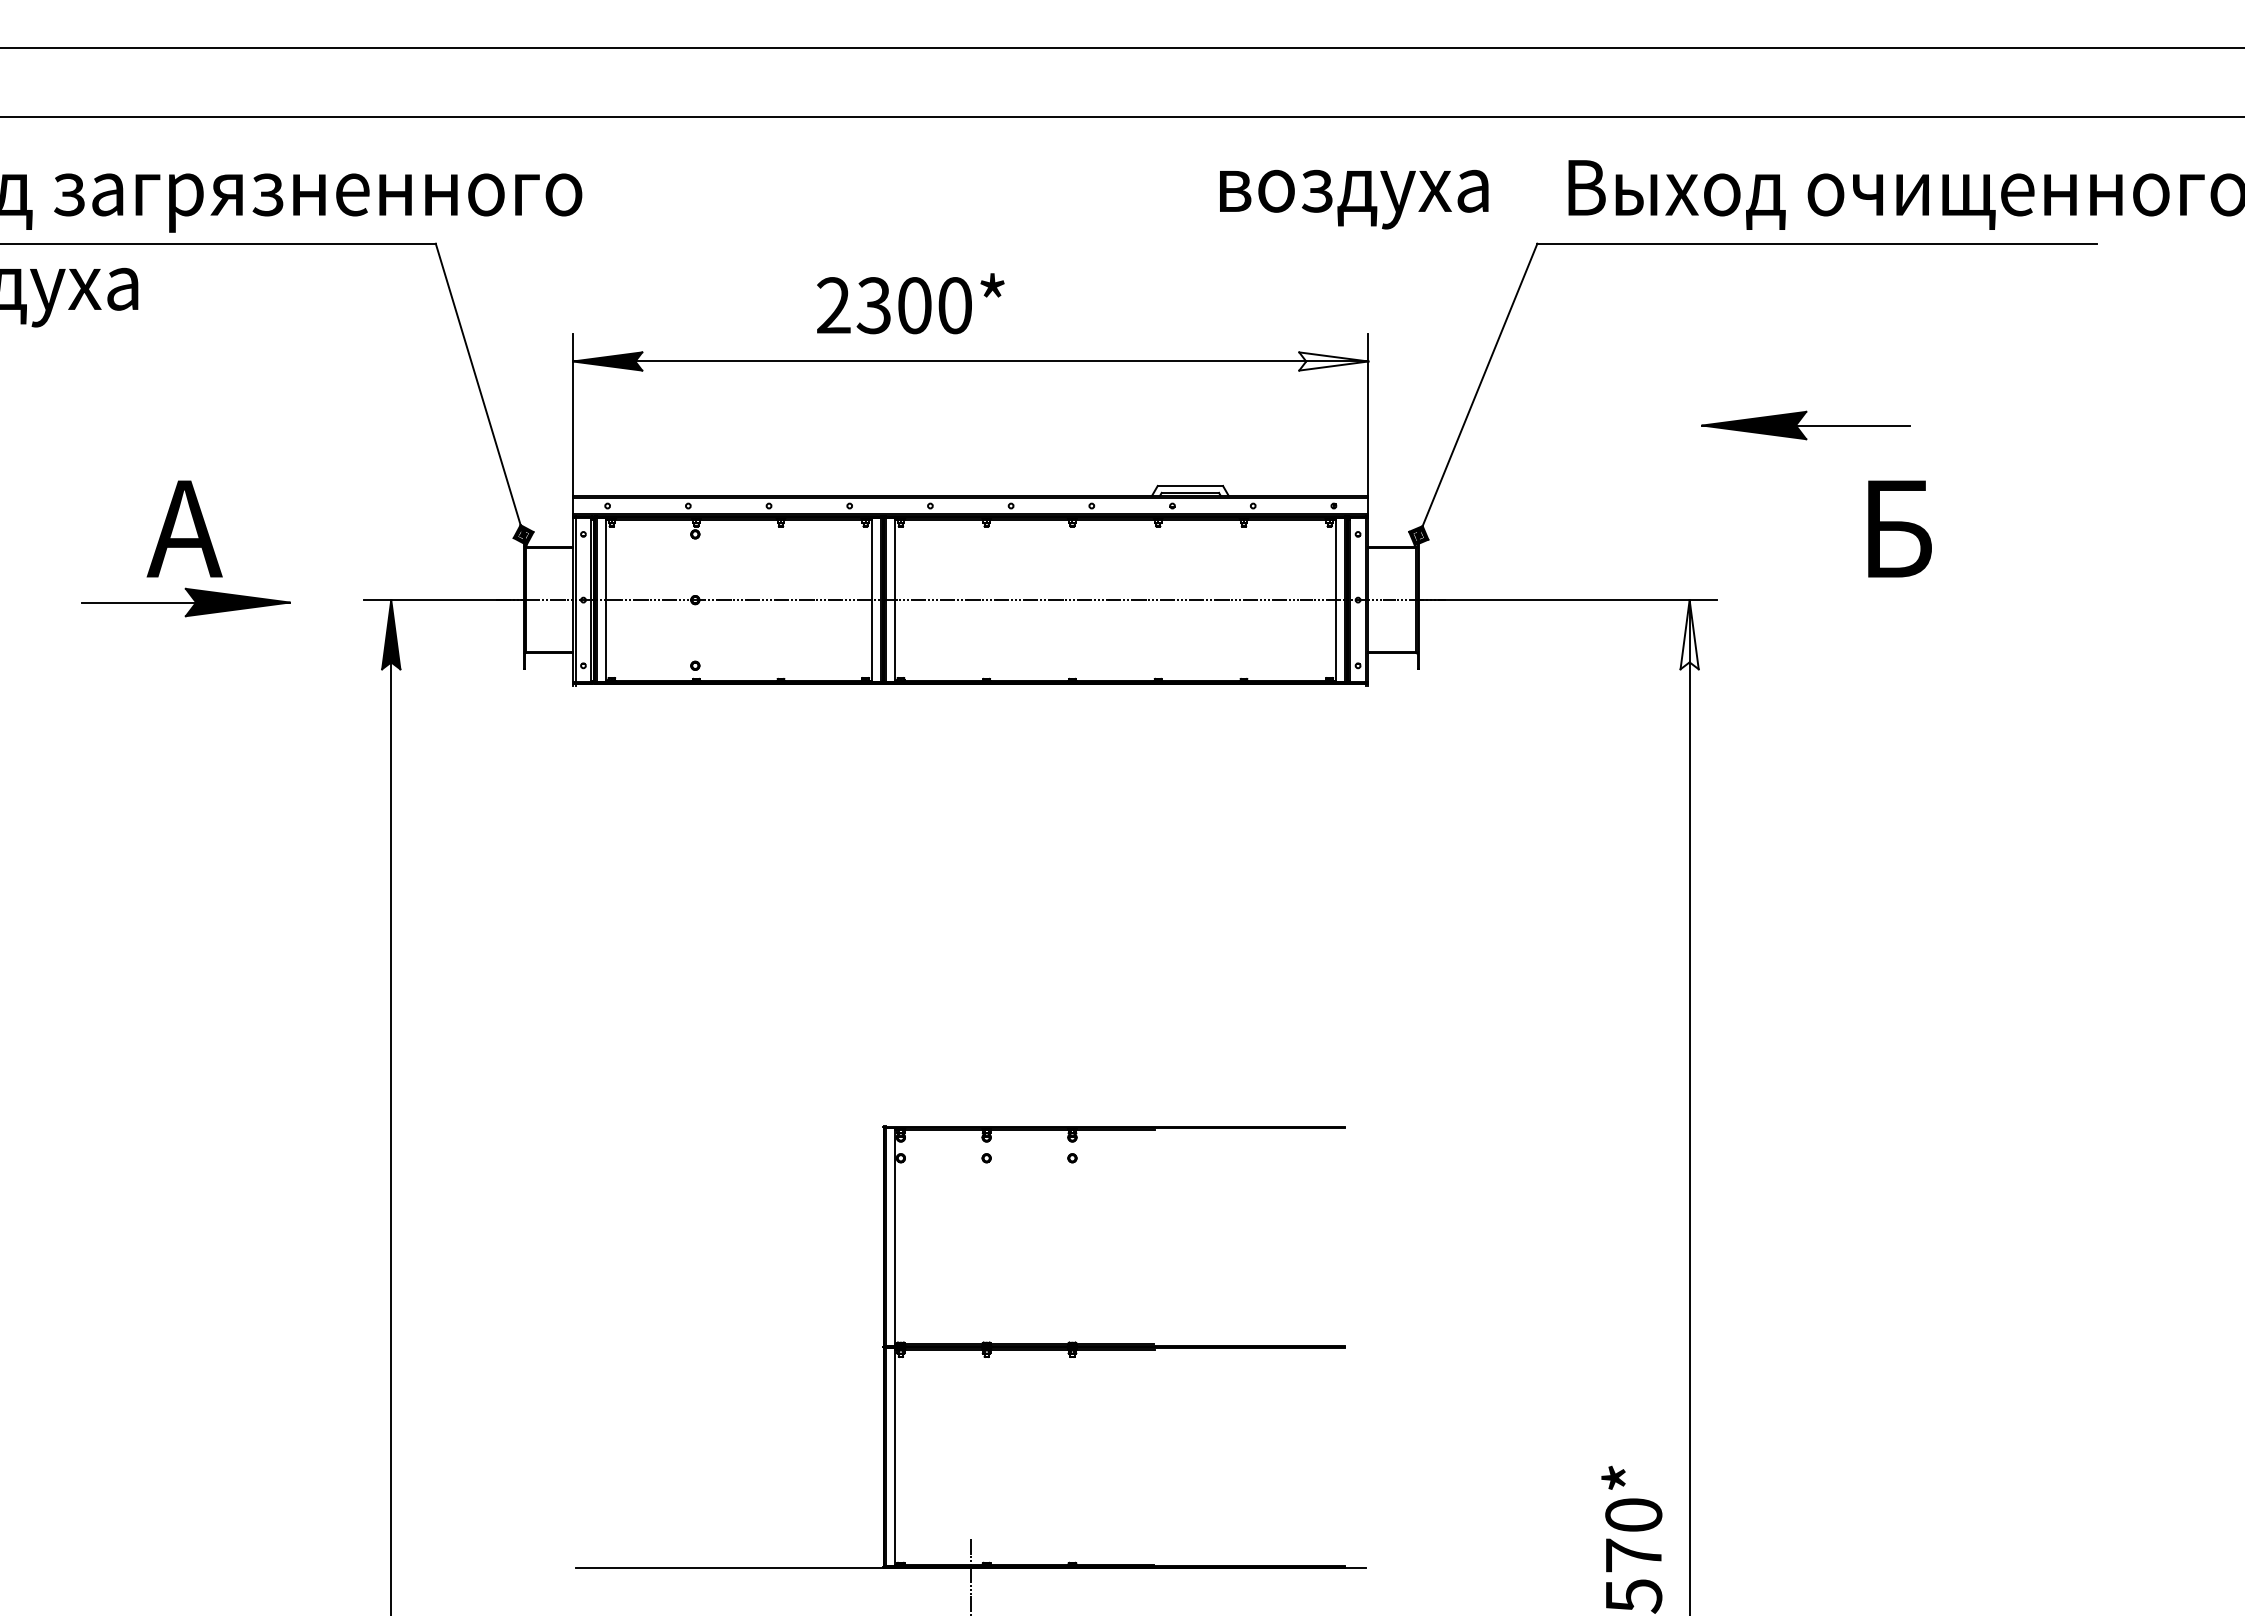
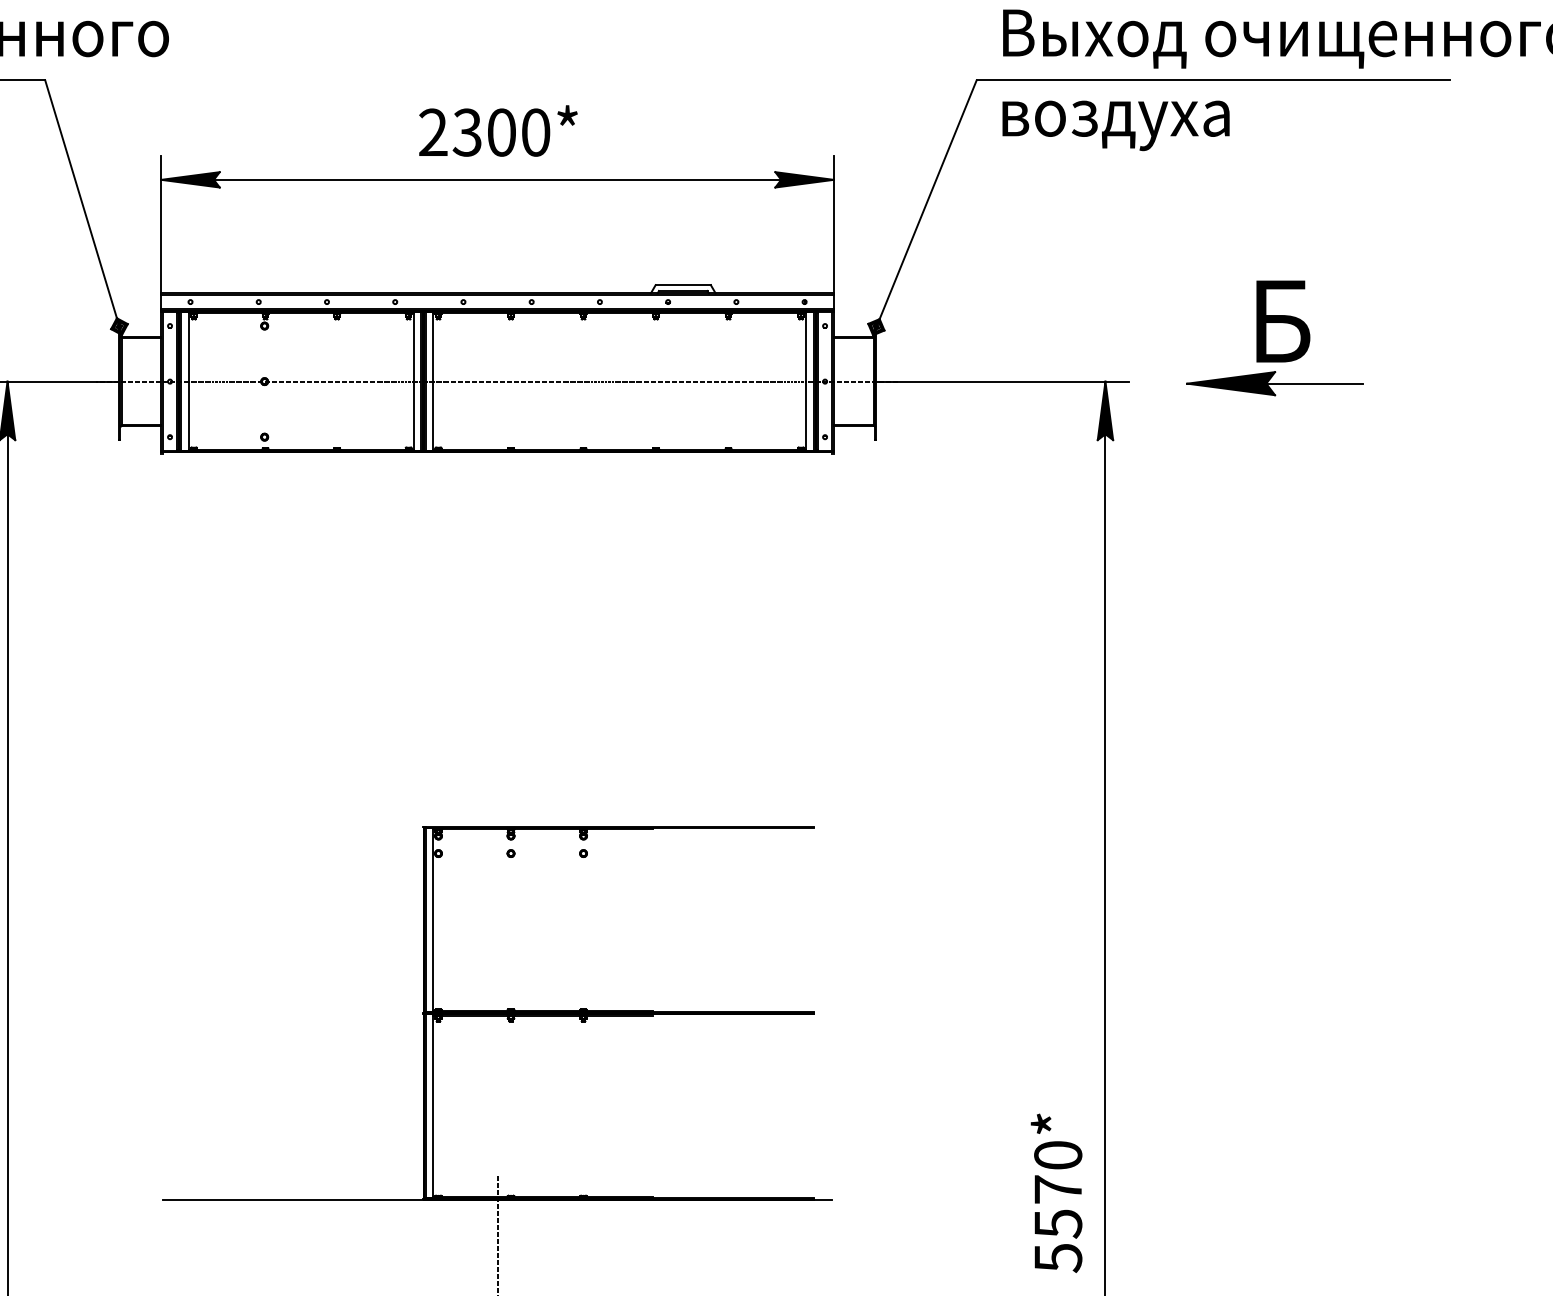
text: (1354, 199) -> (1116, 125), moved
text: (910, 303) -> (498, 130), moved
fill: (1333, 361) -> (804, 179), added
part: (1805, 425) -> (1274, 383), moved
fill: (1689, 634) -> (1105, 410), added

